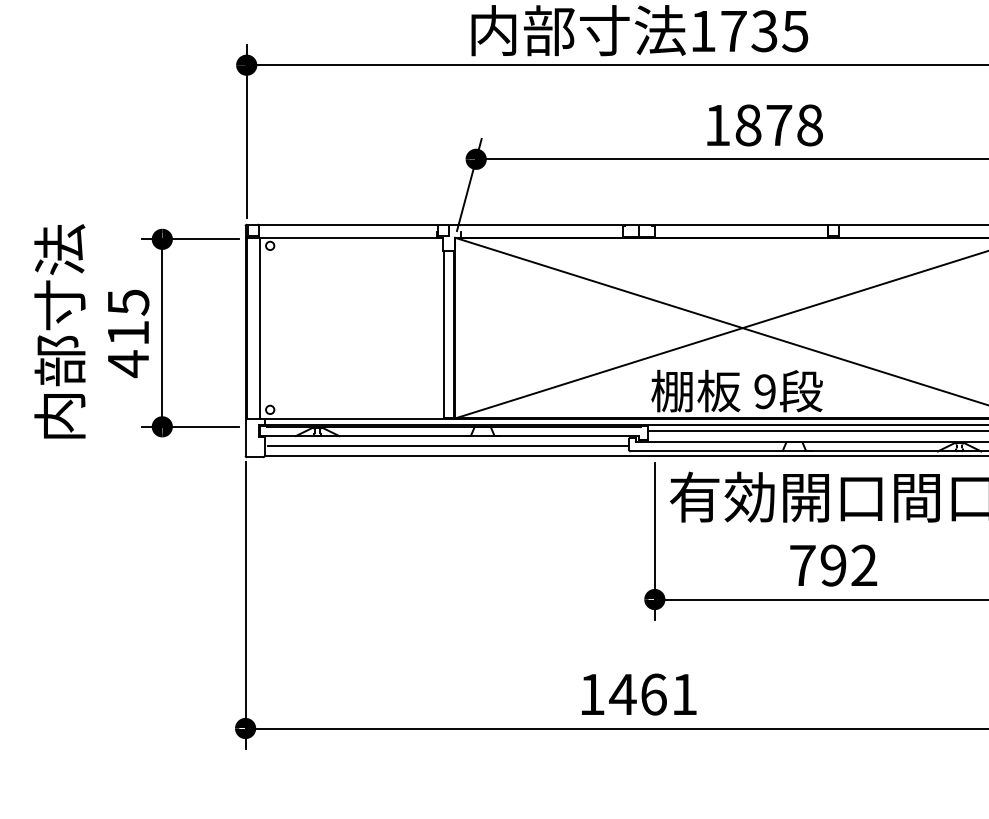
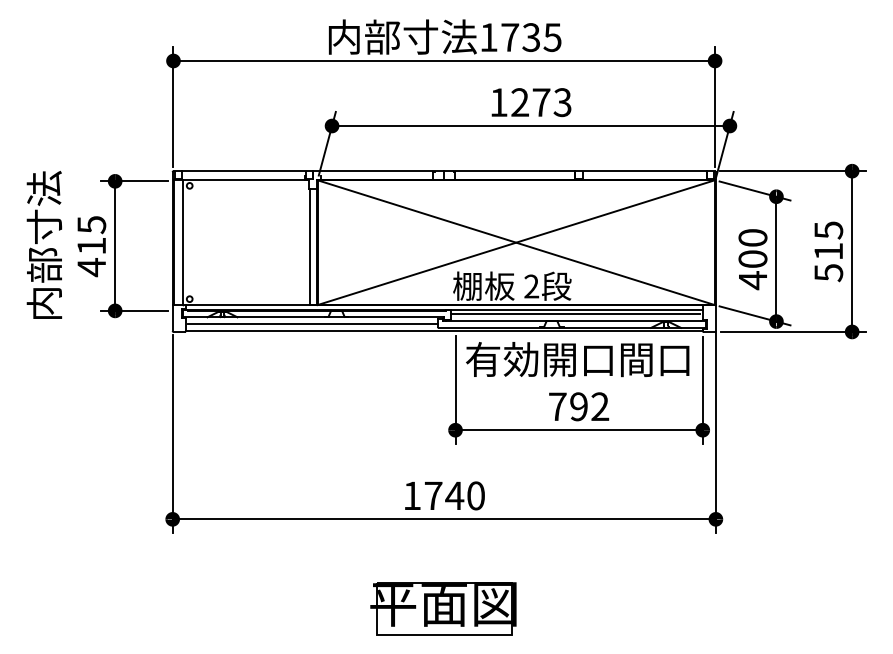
text: (779, 125) -> (541, 102), 1878 -> 1273
text: (764, 391) -> (531, 286), 9 -> 2
text: (651, 693) -> (453, 495), 1461 -> 1740

